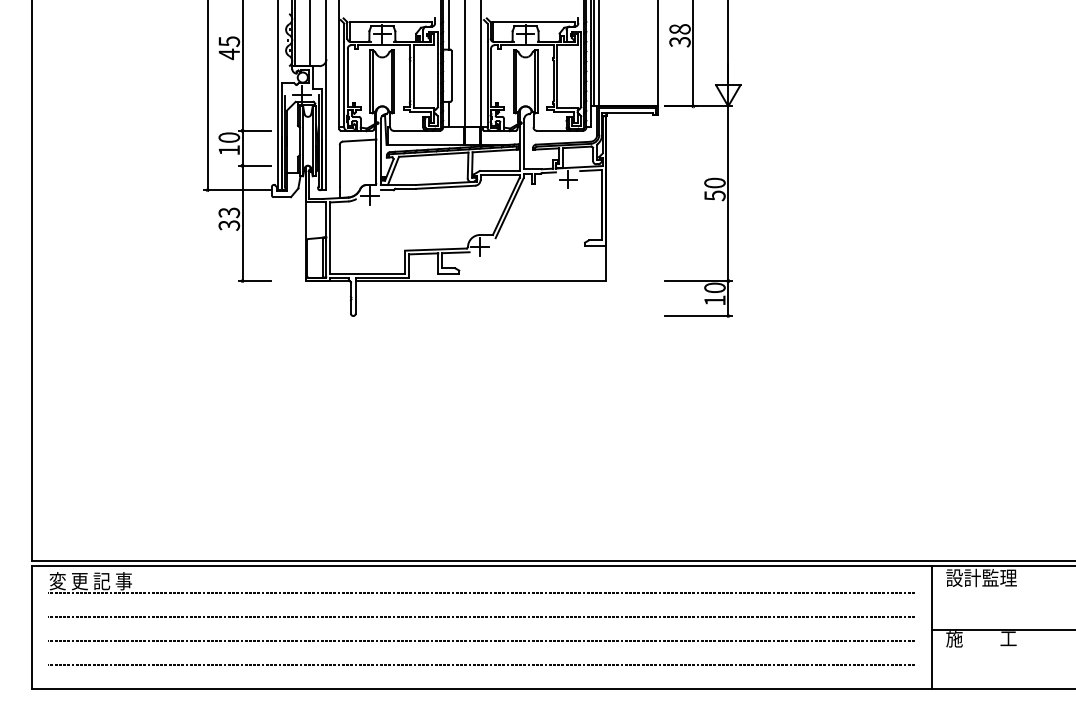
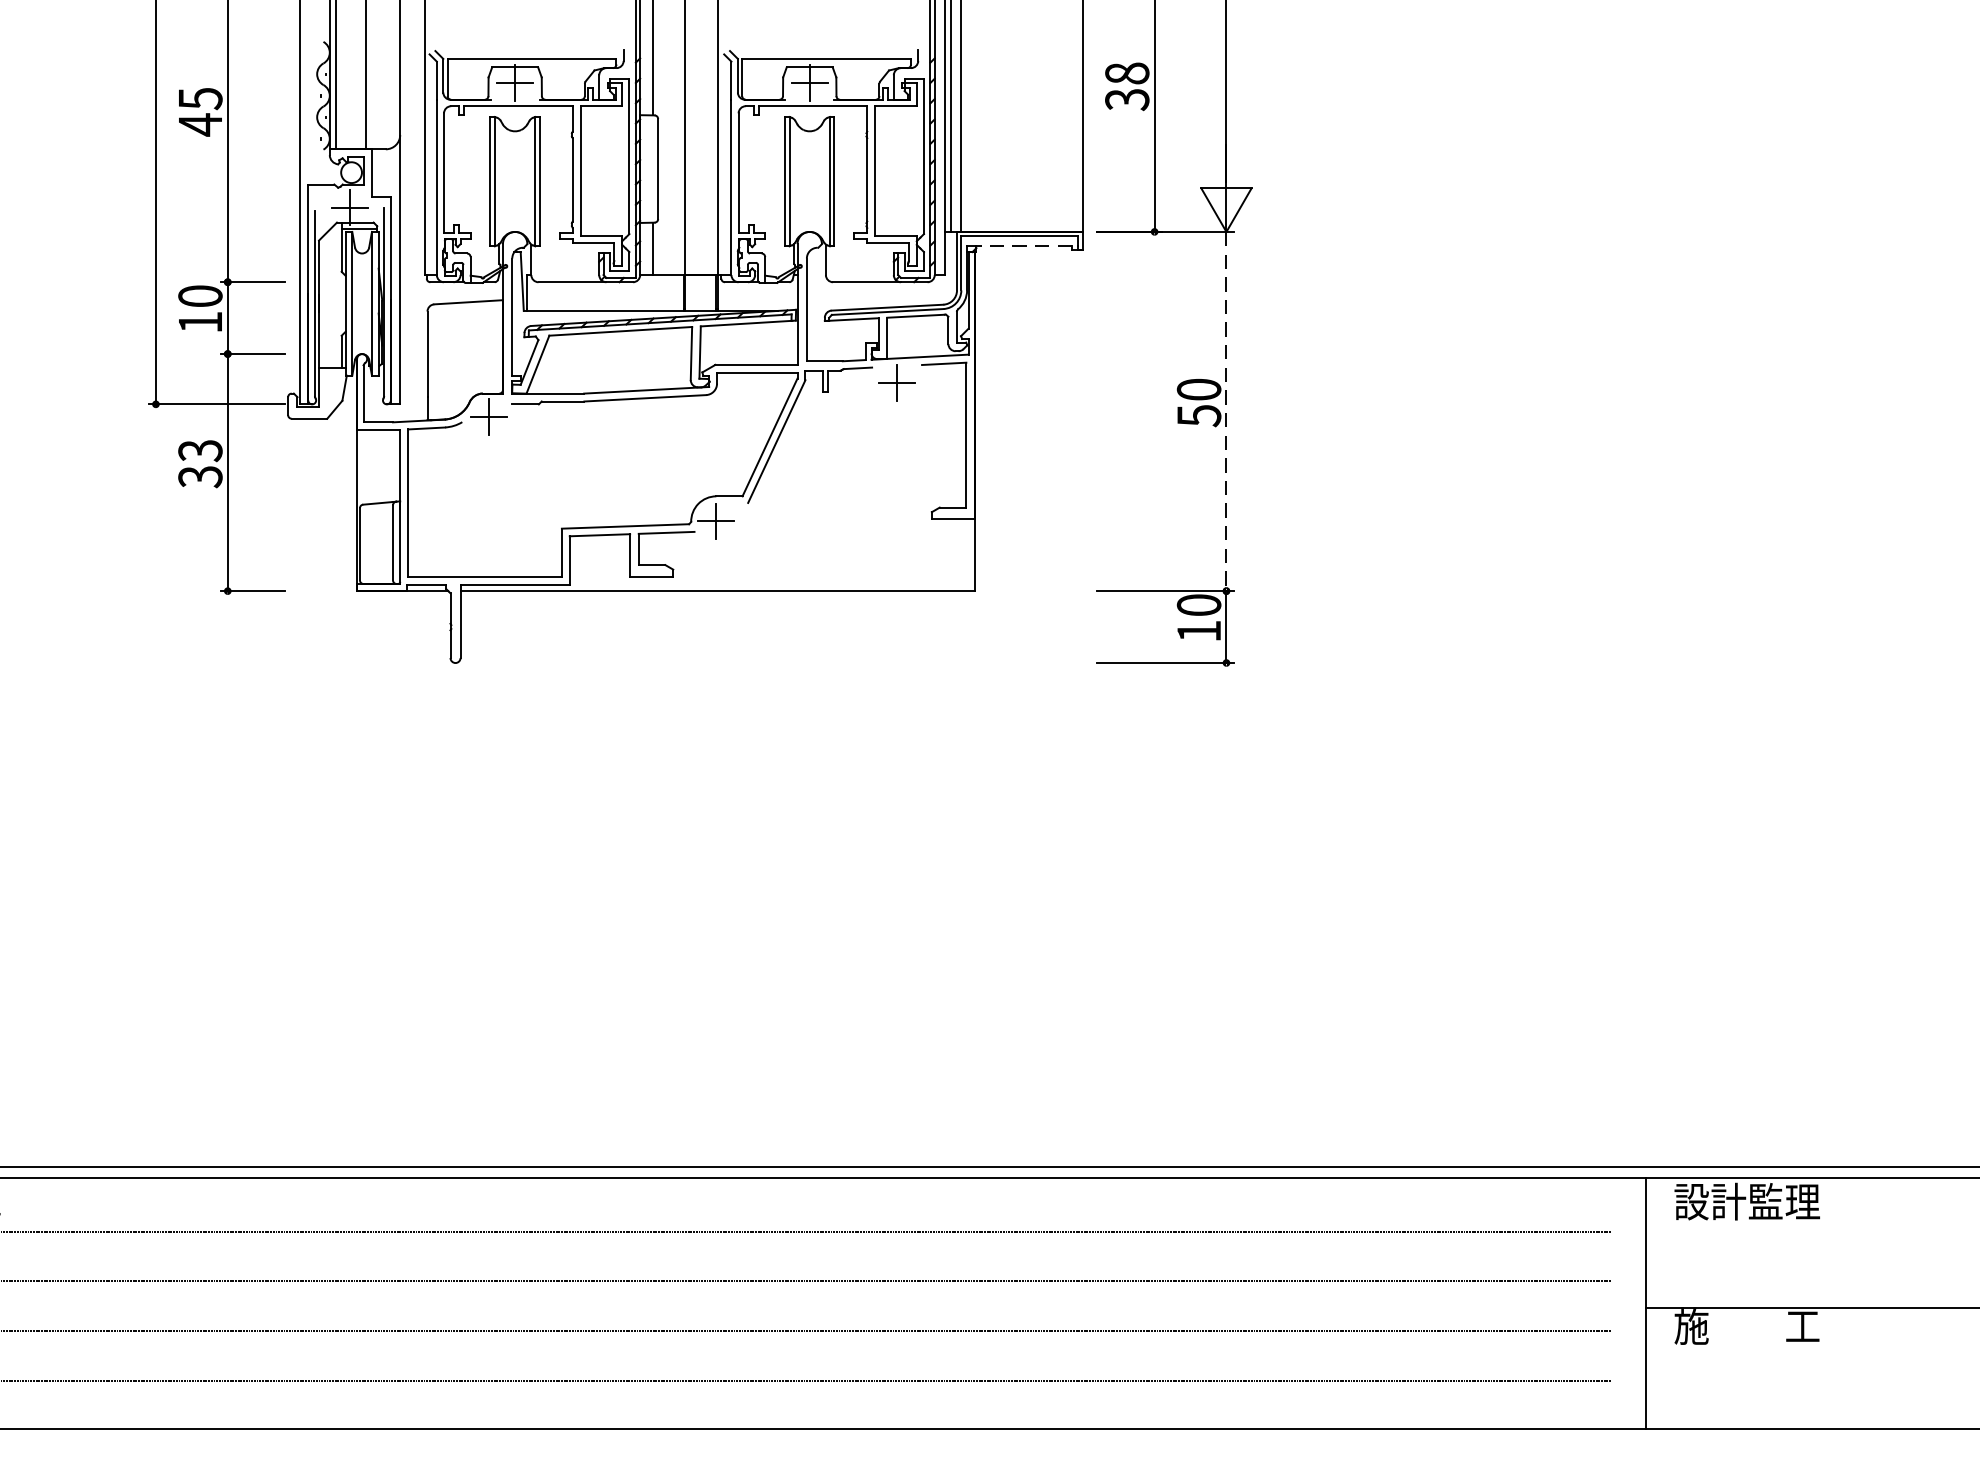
line: (629, 113) -> (1023, 246), solid -> dashed
line: (728, 194) -> (1226, 413), solid -> dashed

